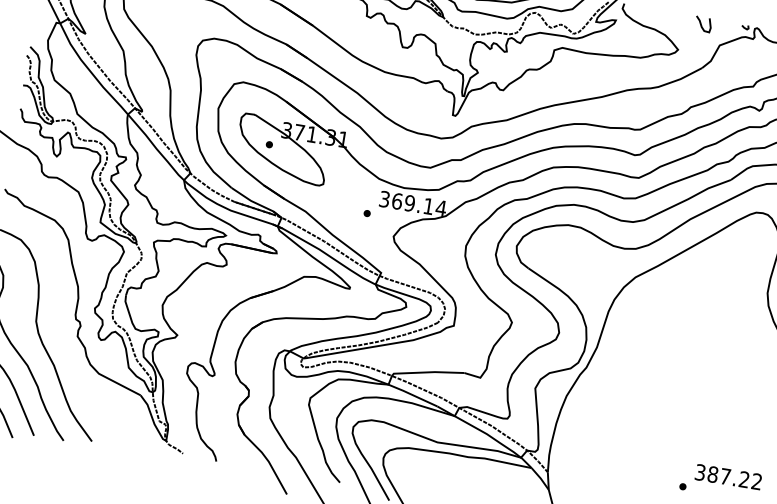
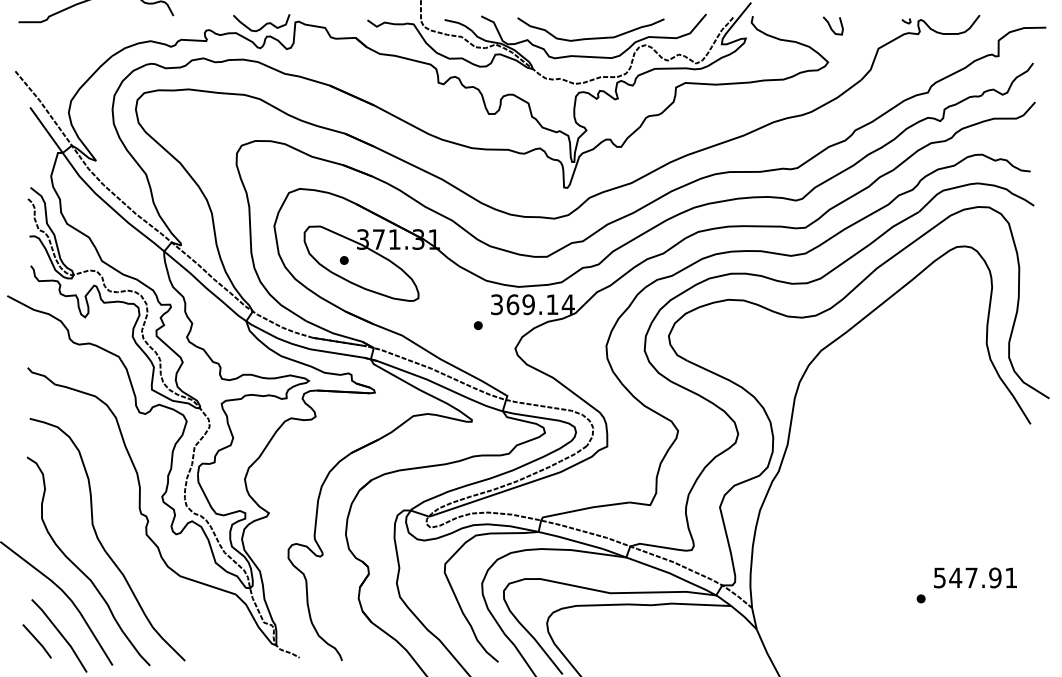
curve: (701, 24) -> (831, 26), moved
text: (728, 476) -> (975, 577), 387.22 -> 547.91

